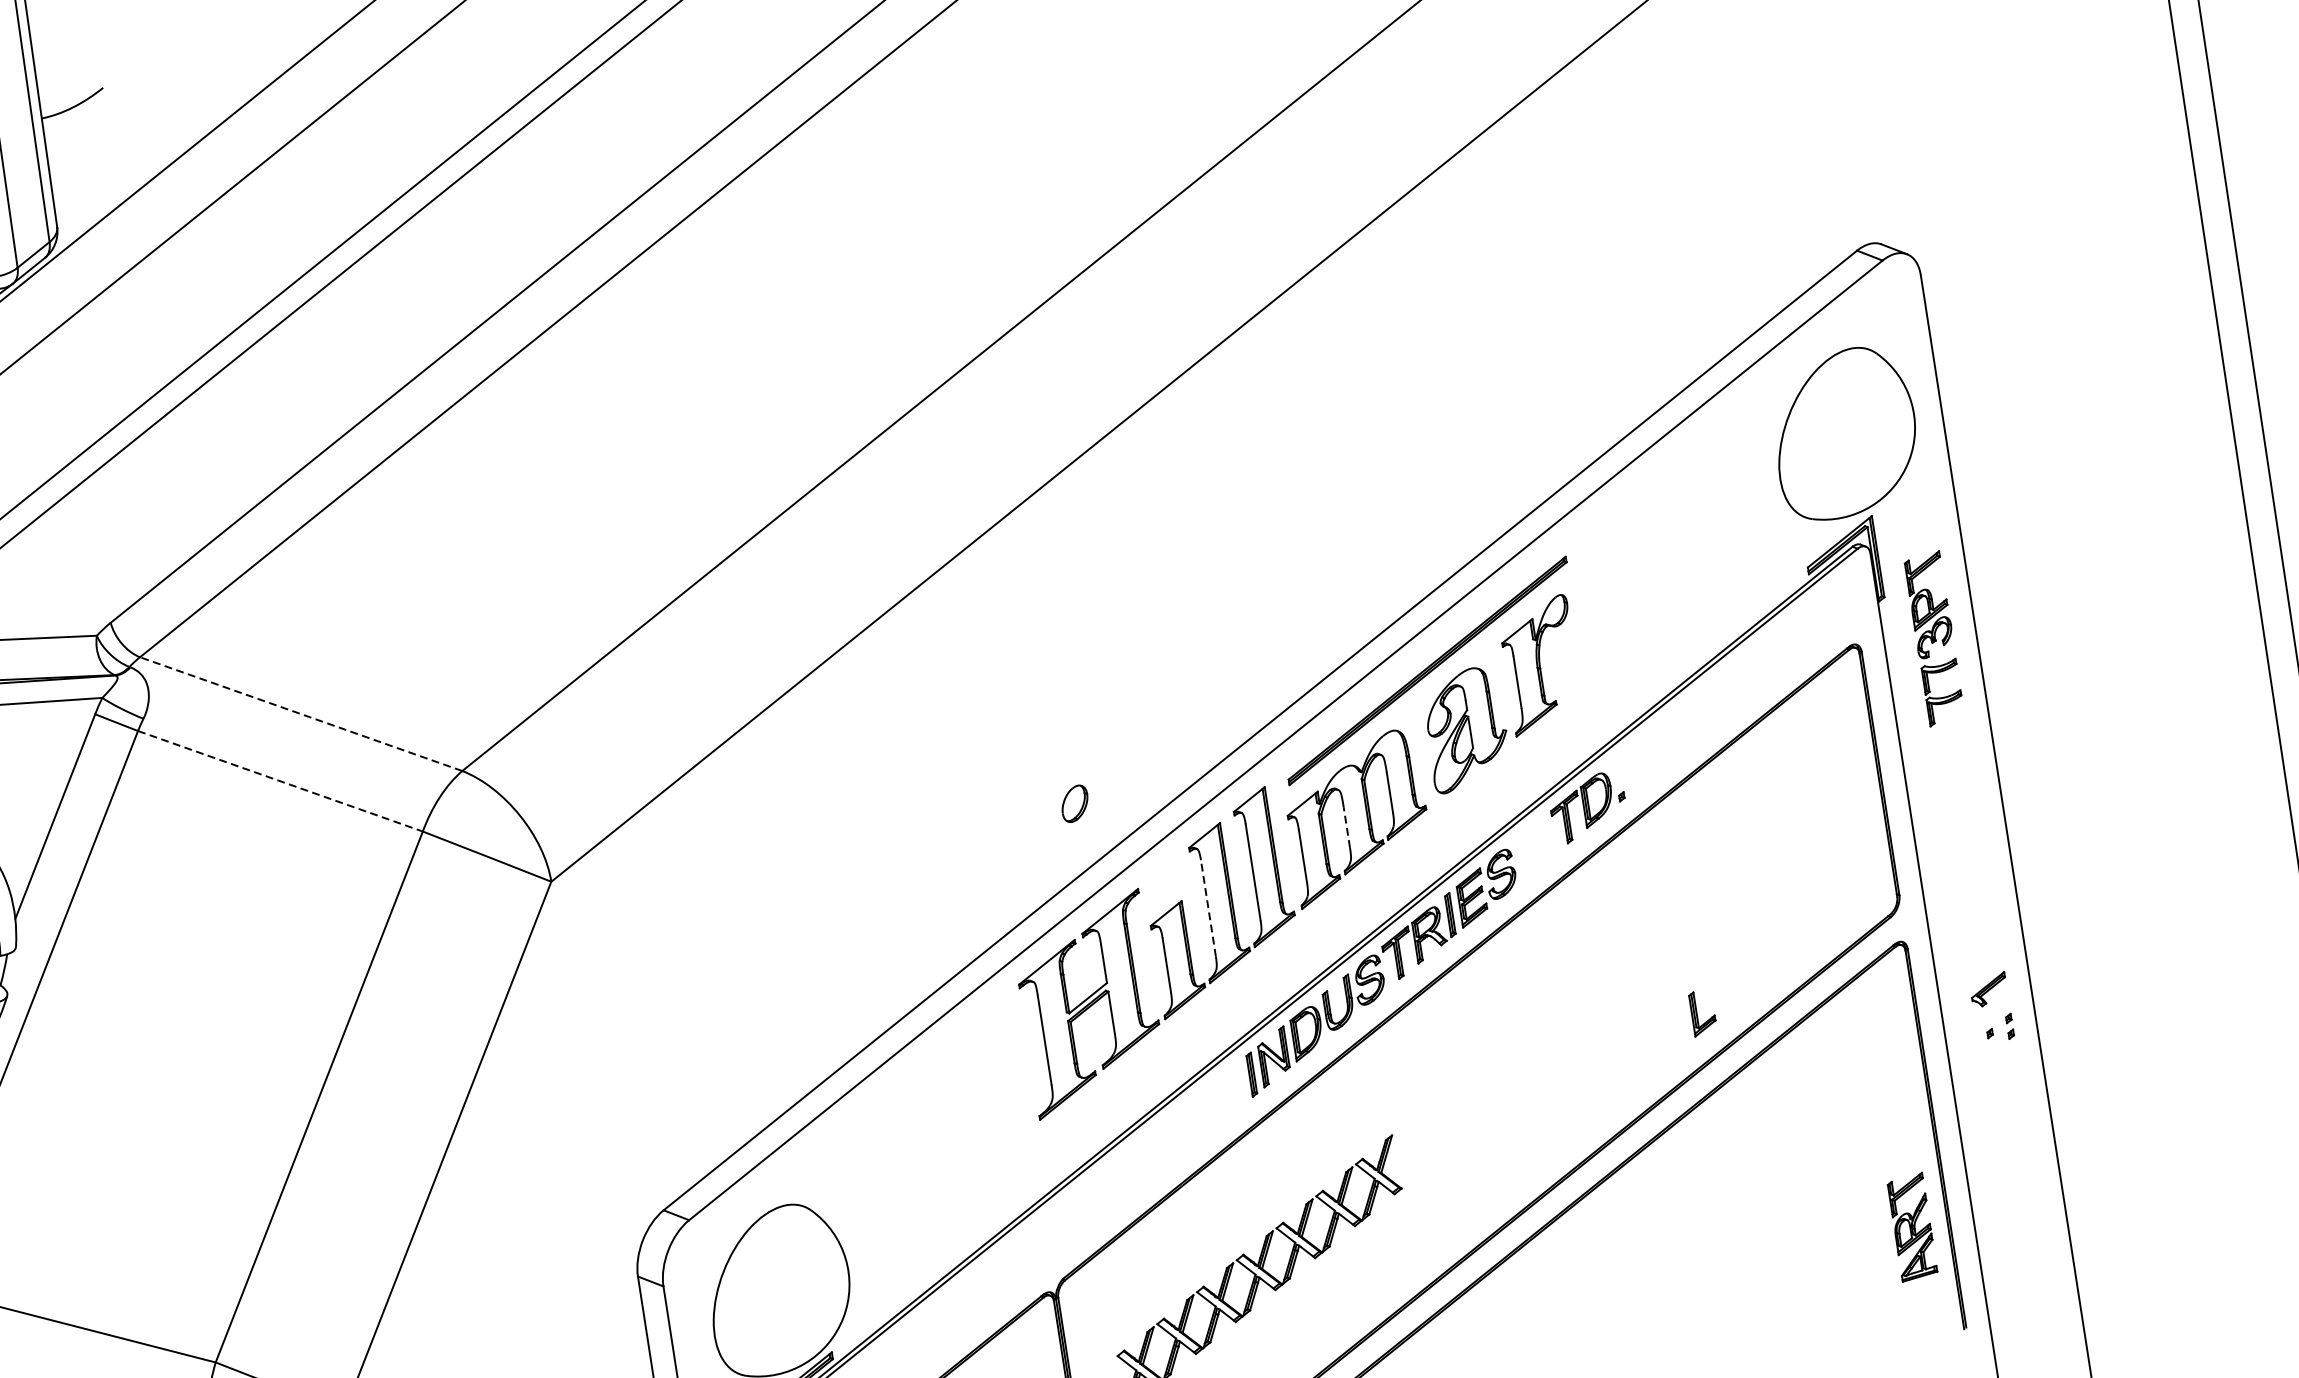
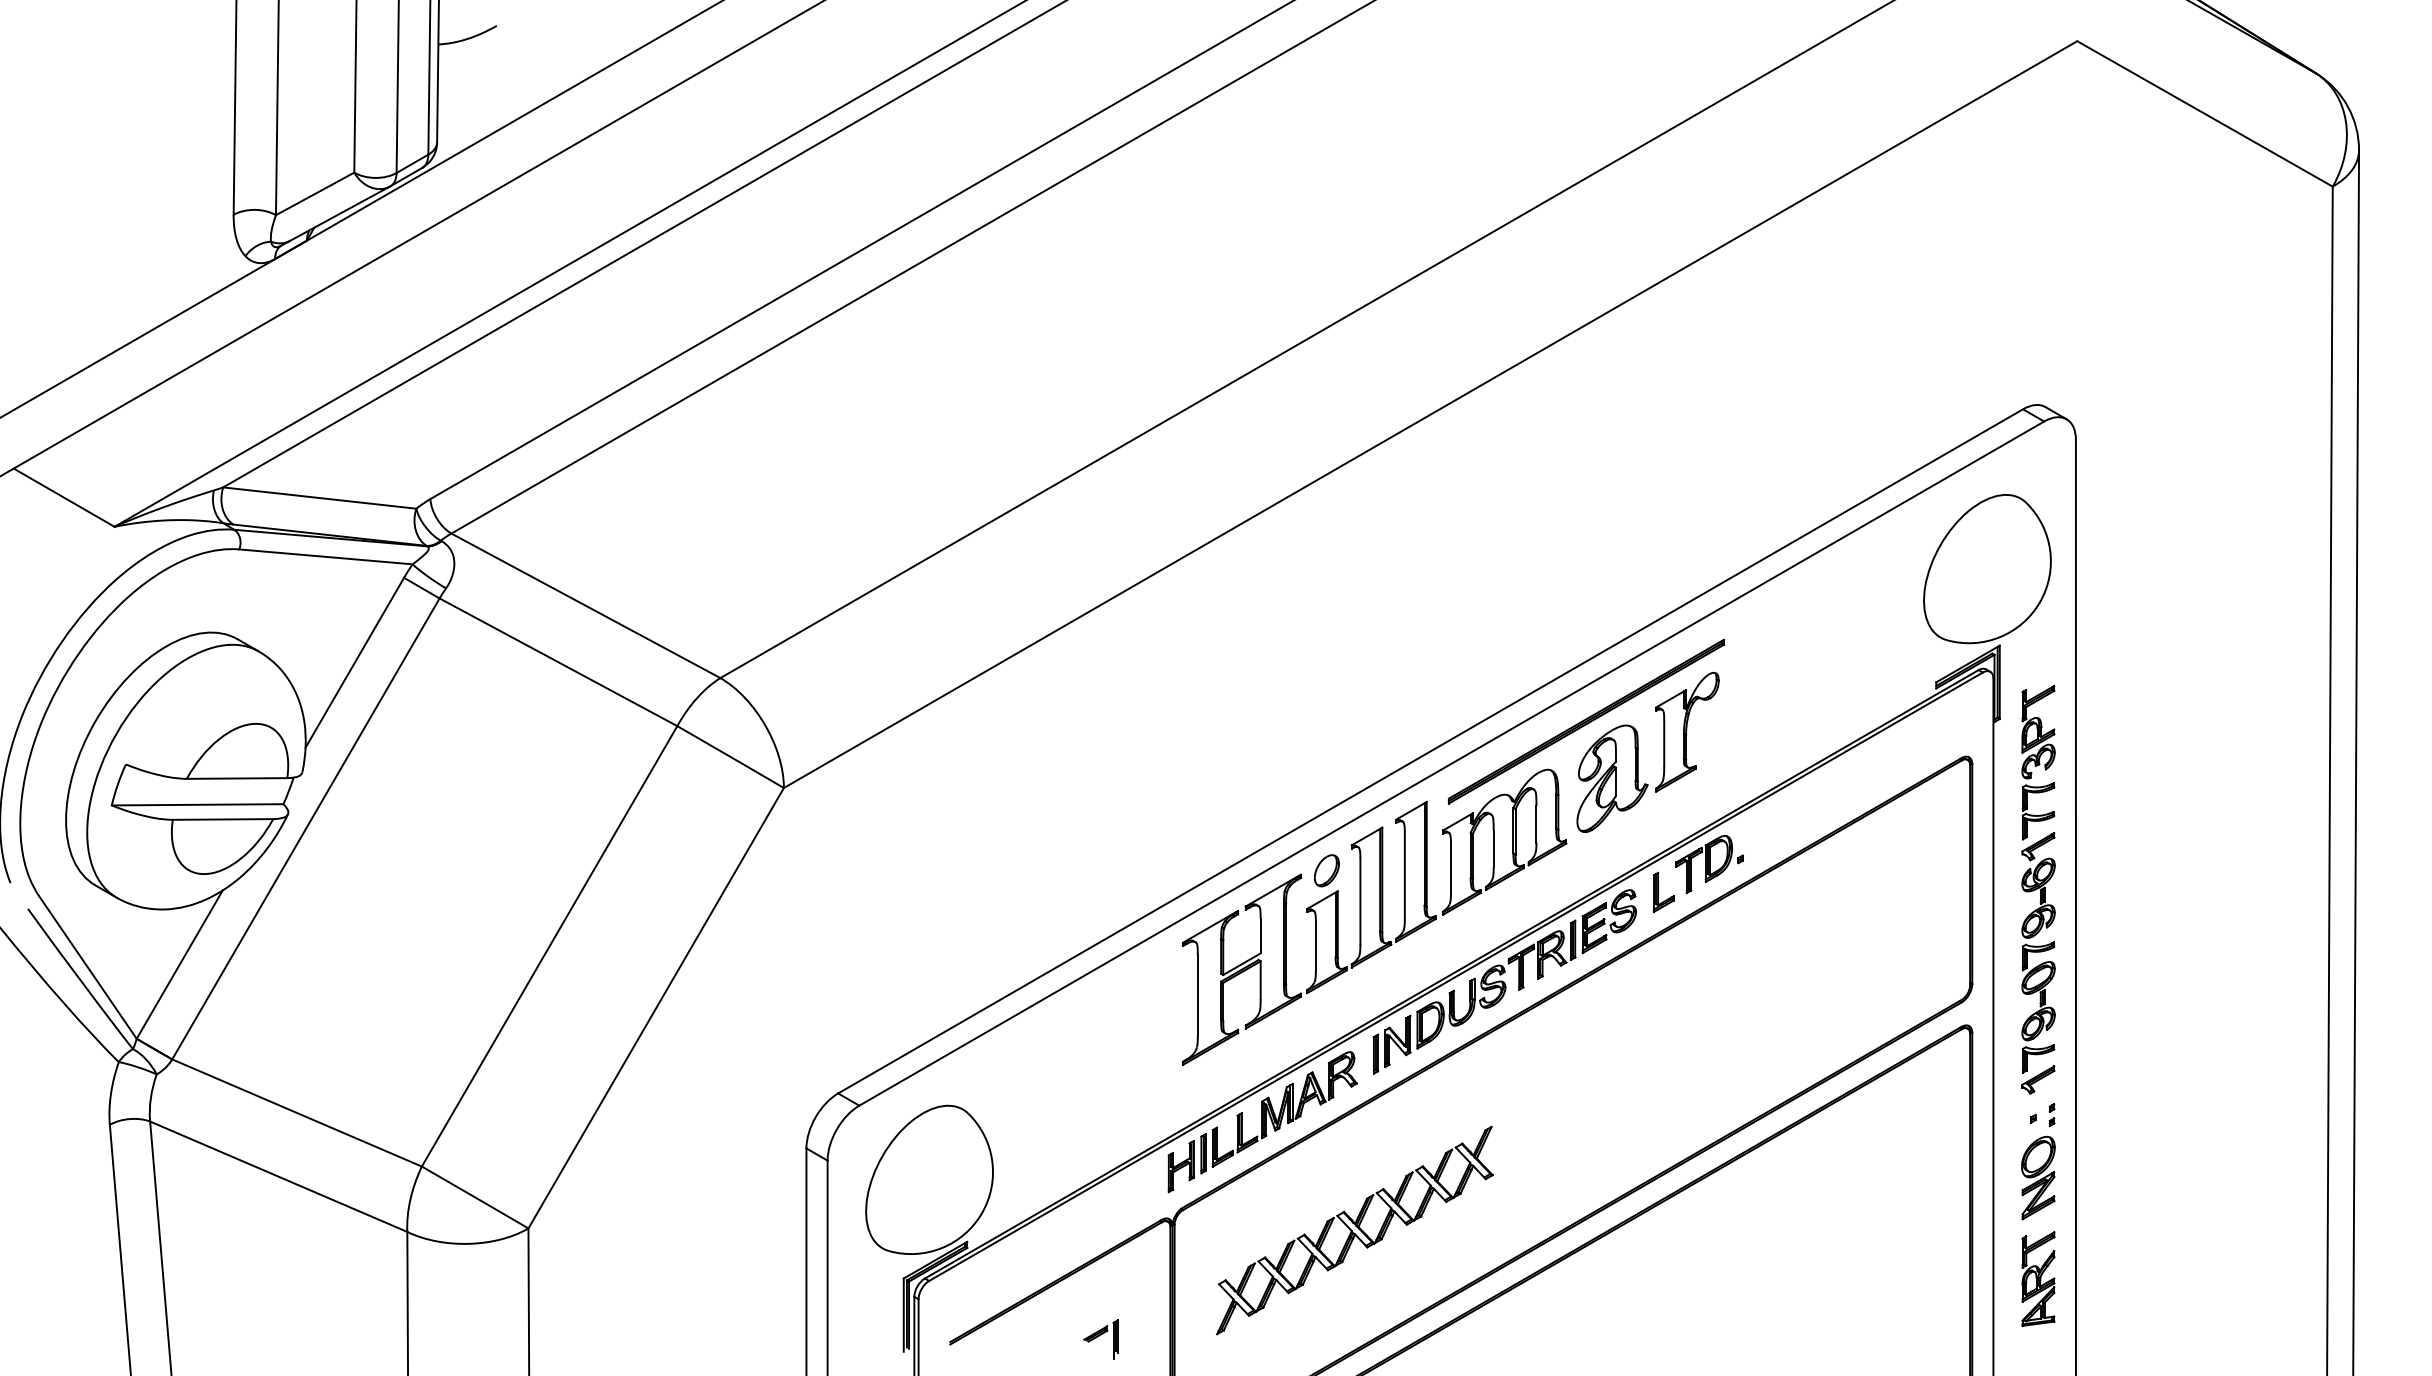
line: (300, 713) -> (585, 605), dashed -> solid
line: (280, 781) -> (558, 662), dashed -> solid
part: (1074, 803) -> (1326, 870), moved
line: (1346, 827) -> (1493, 848), dashed -> solid
part: (1967, 848) -> (2038, 952), added
line: (1208, 908) -> (1360, 901), dashed -> solid
part: (1702, 1012) -> (1663, 891), moved
part: (2005, 1097) -> (2038, 1177), added
part: (1137, 1169) -> (1262, 1122), added
part: (1912, 1226) -> (2038, 1278), moved

